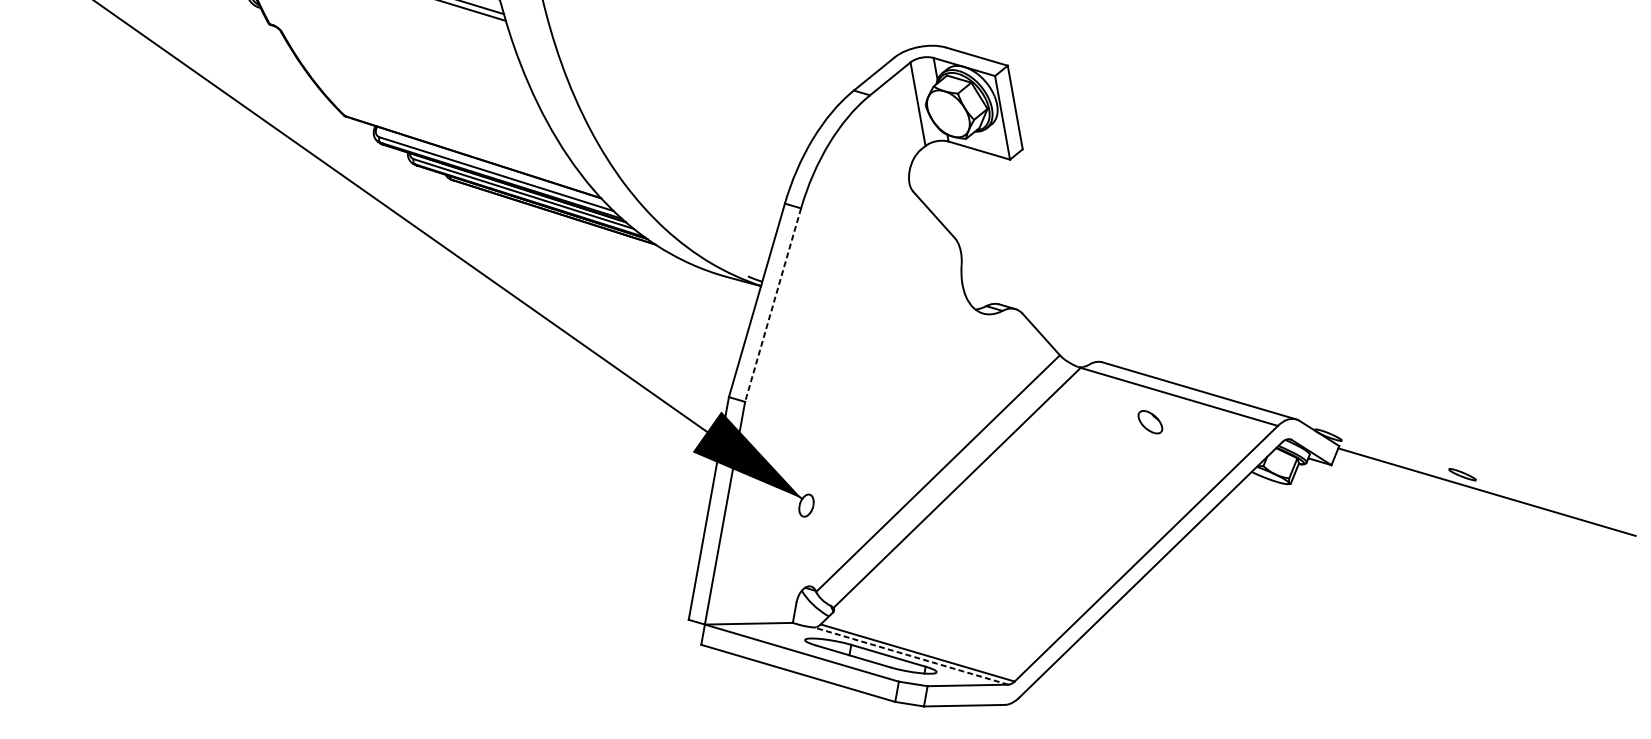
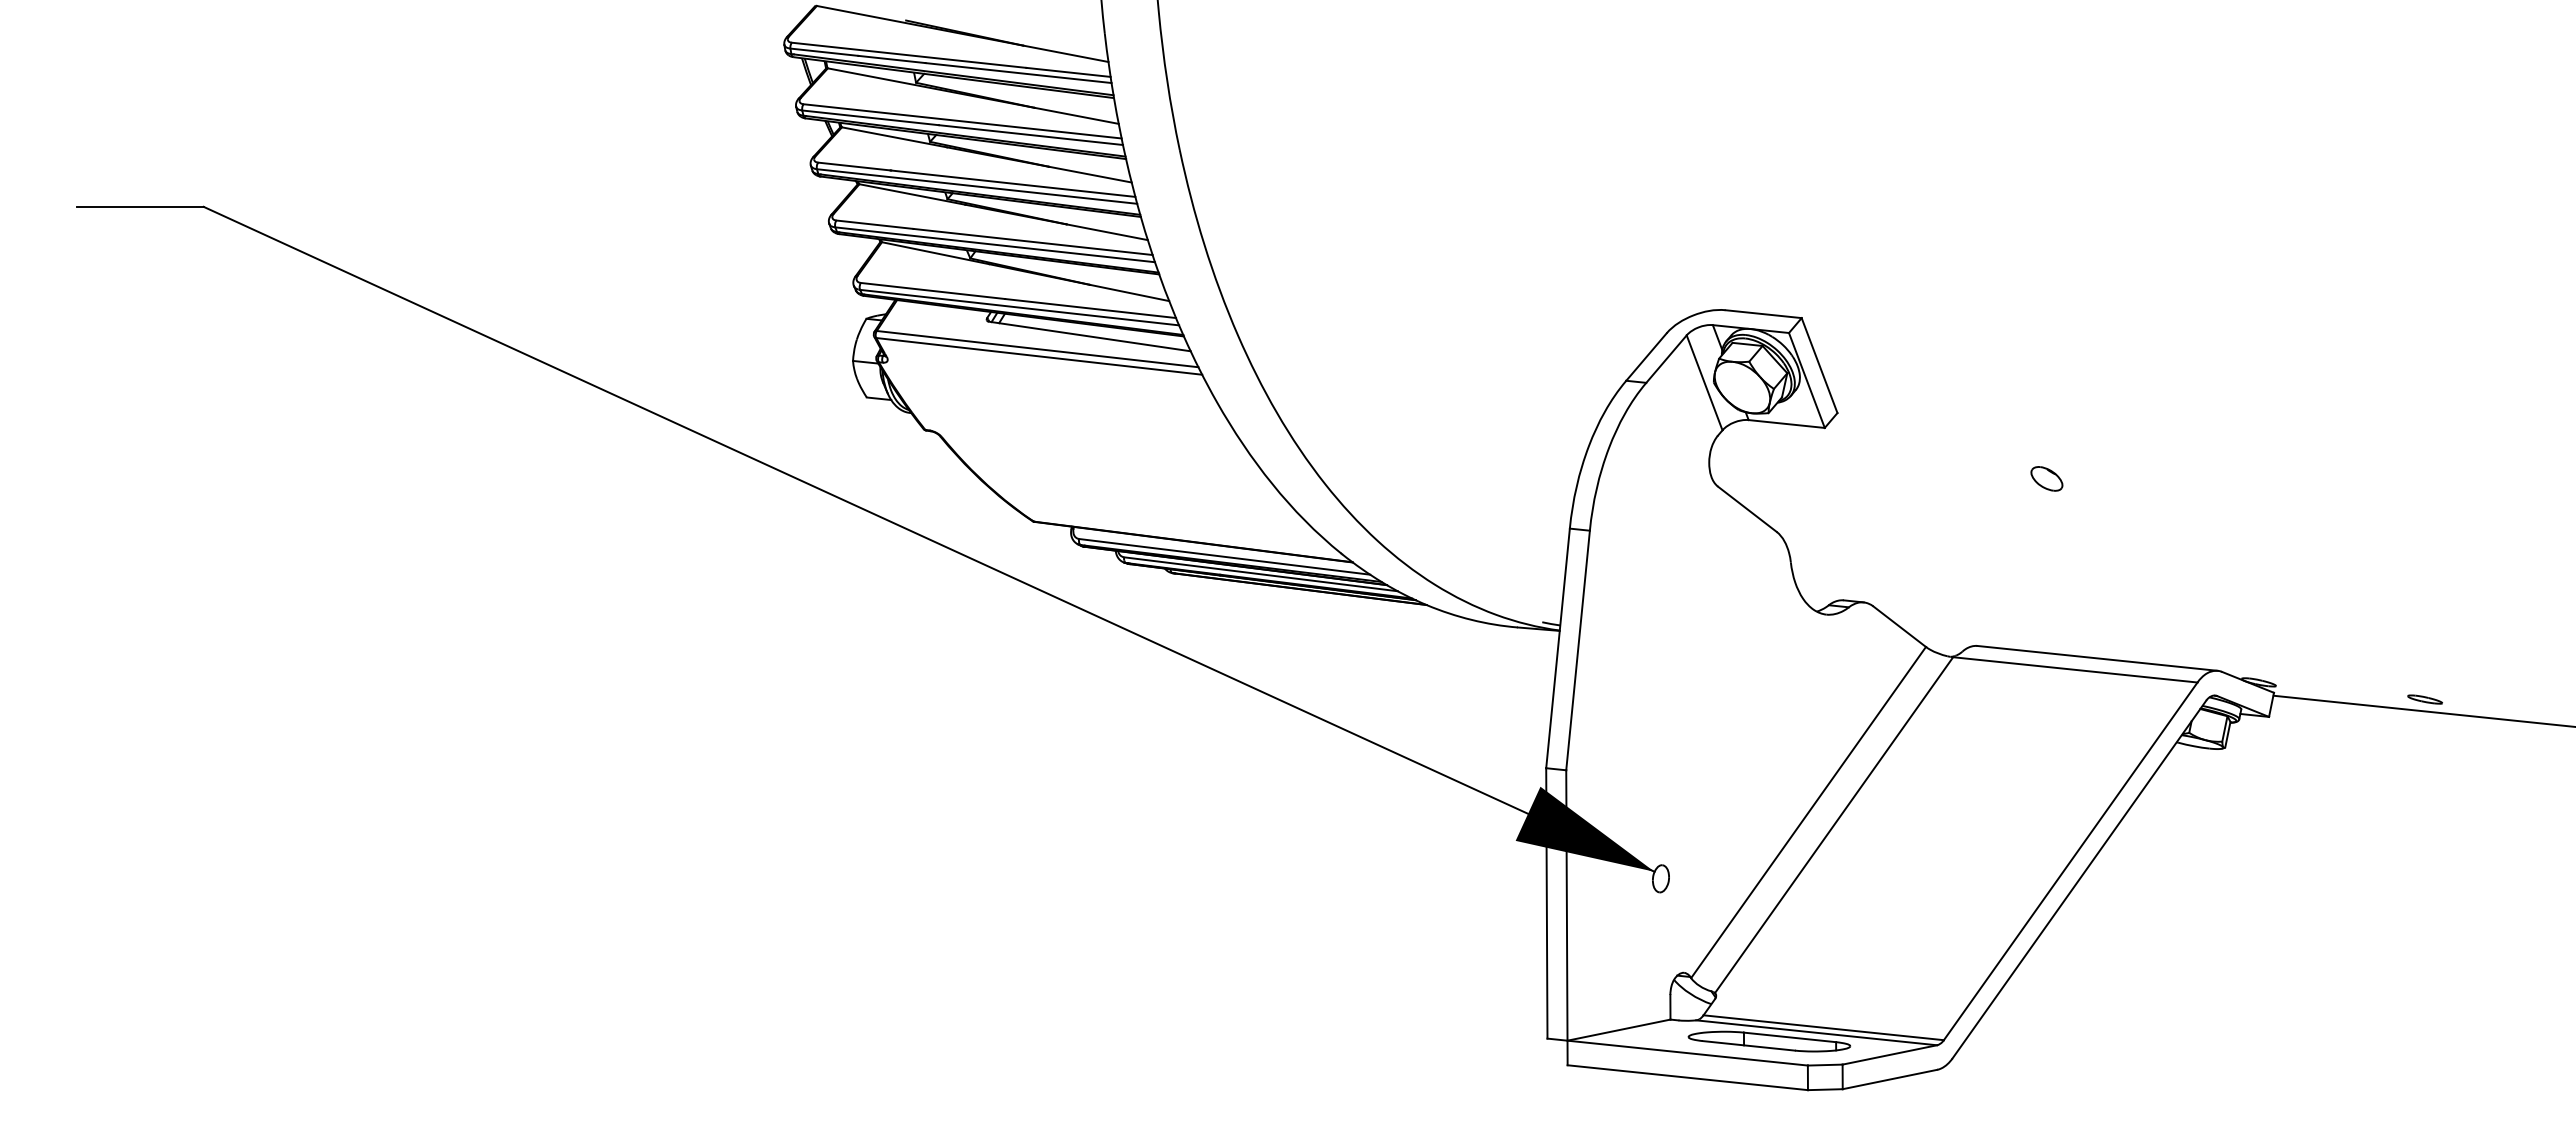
line: (773, 305) -> (1578, 650), dashed -> solid
part: (1150, 421) -> (2046, 478), moved
line: (911, 655) -> (1816, 1032), dashed -> solid

